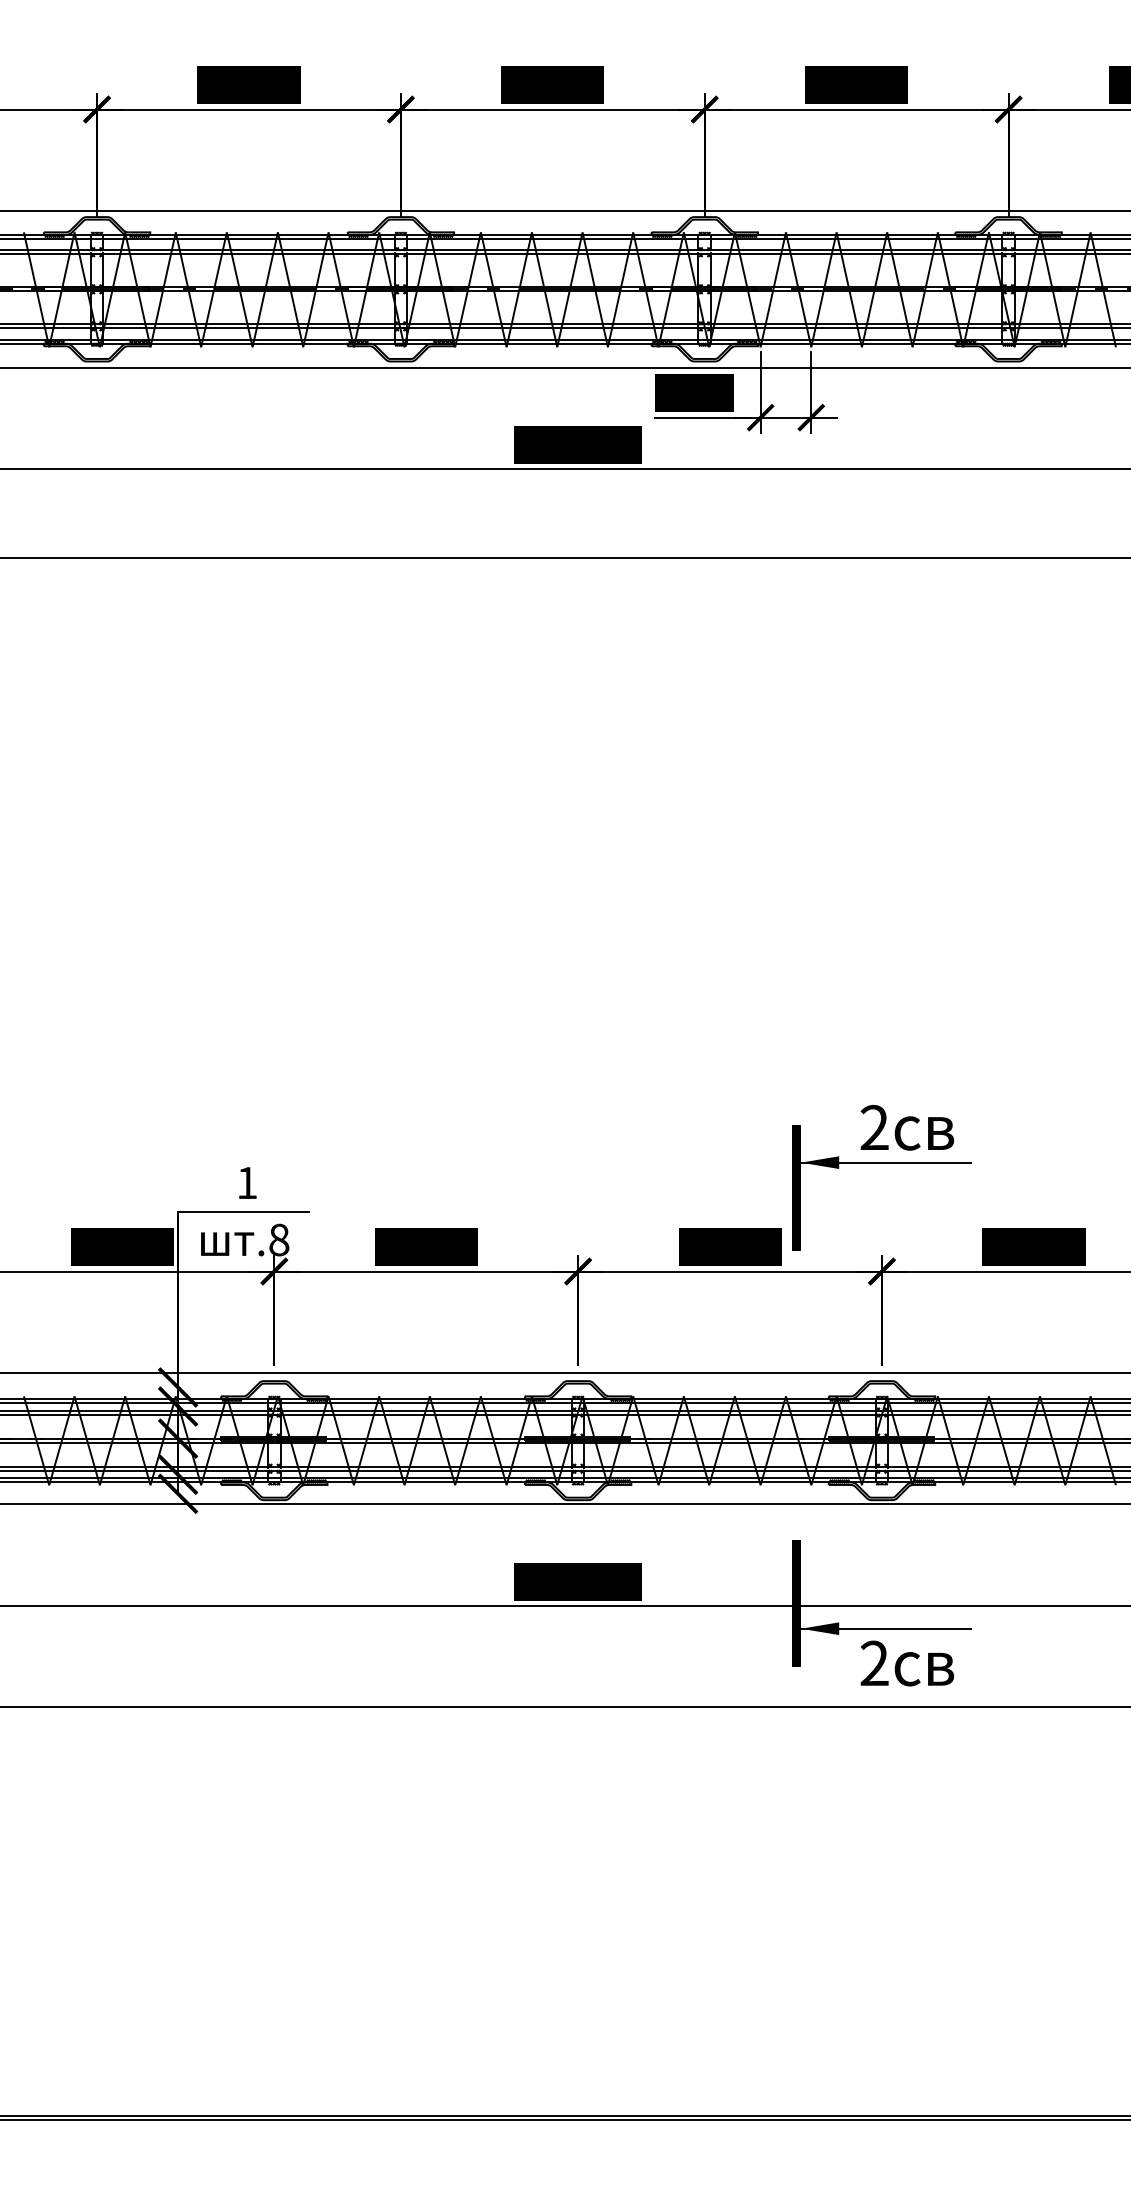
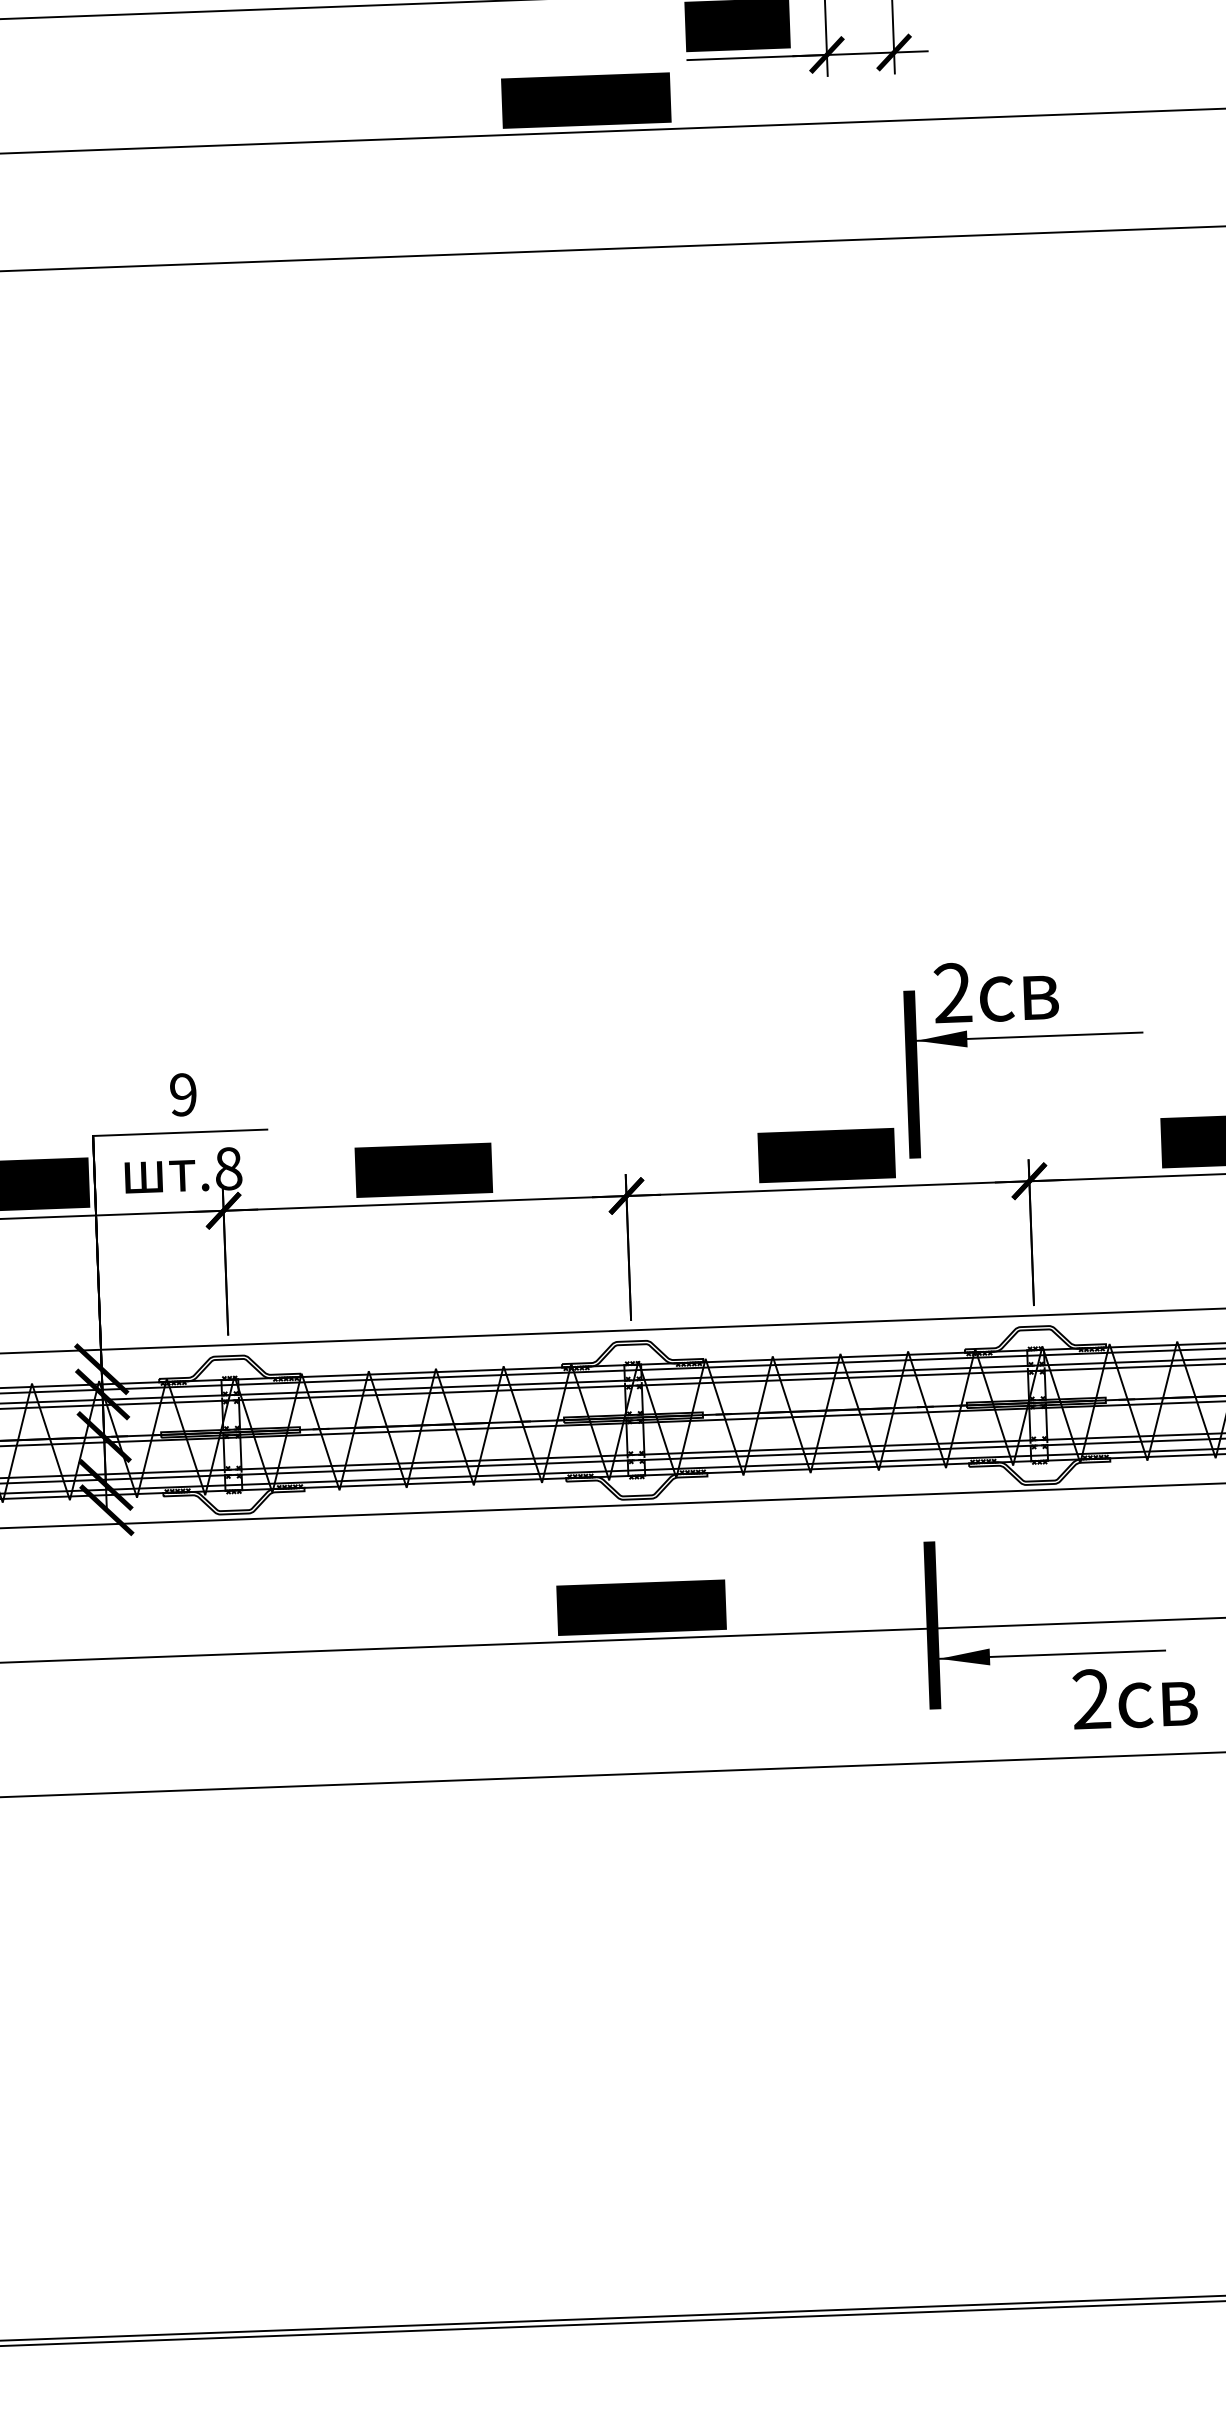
text: (907, 1127) -> (996, 991), moved
text: (246, 1182) -> (182, 1094), 1 -> 9
text: (907, 1663) -> (1135, 1697), moved

